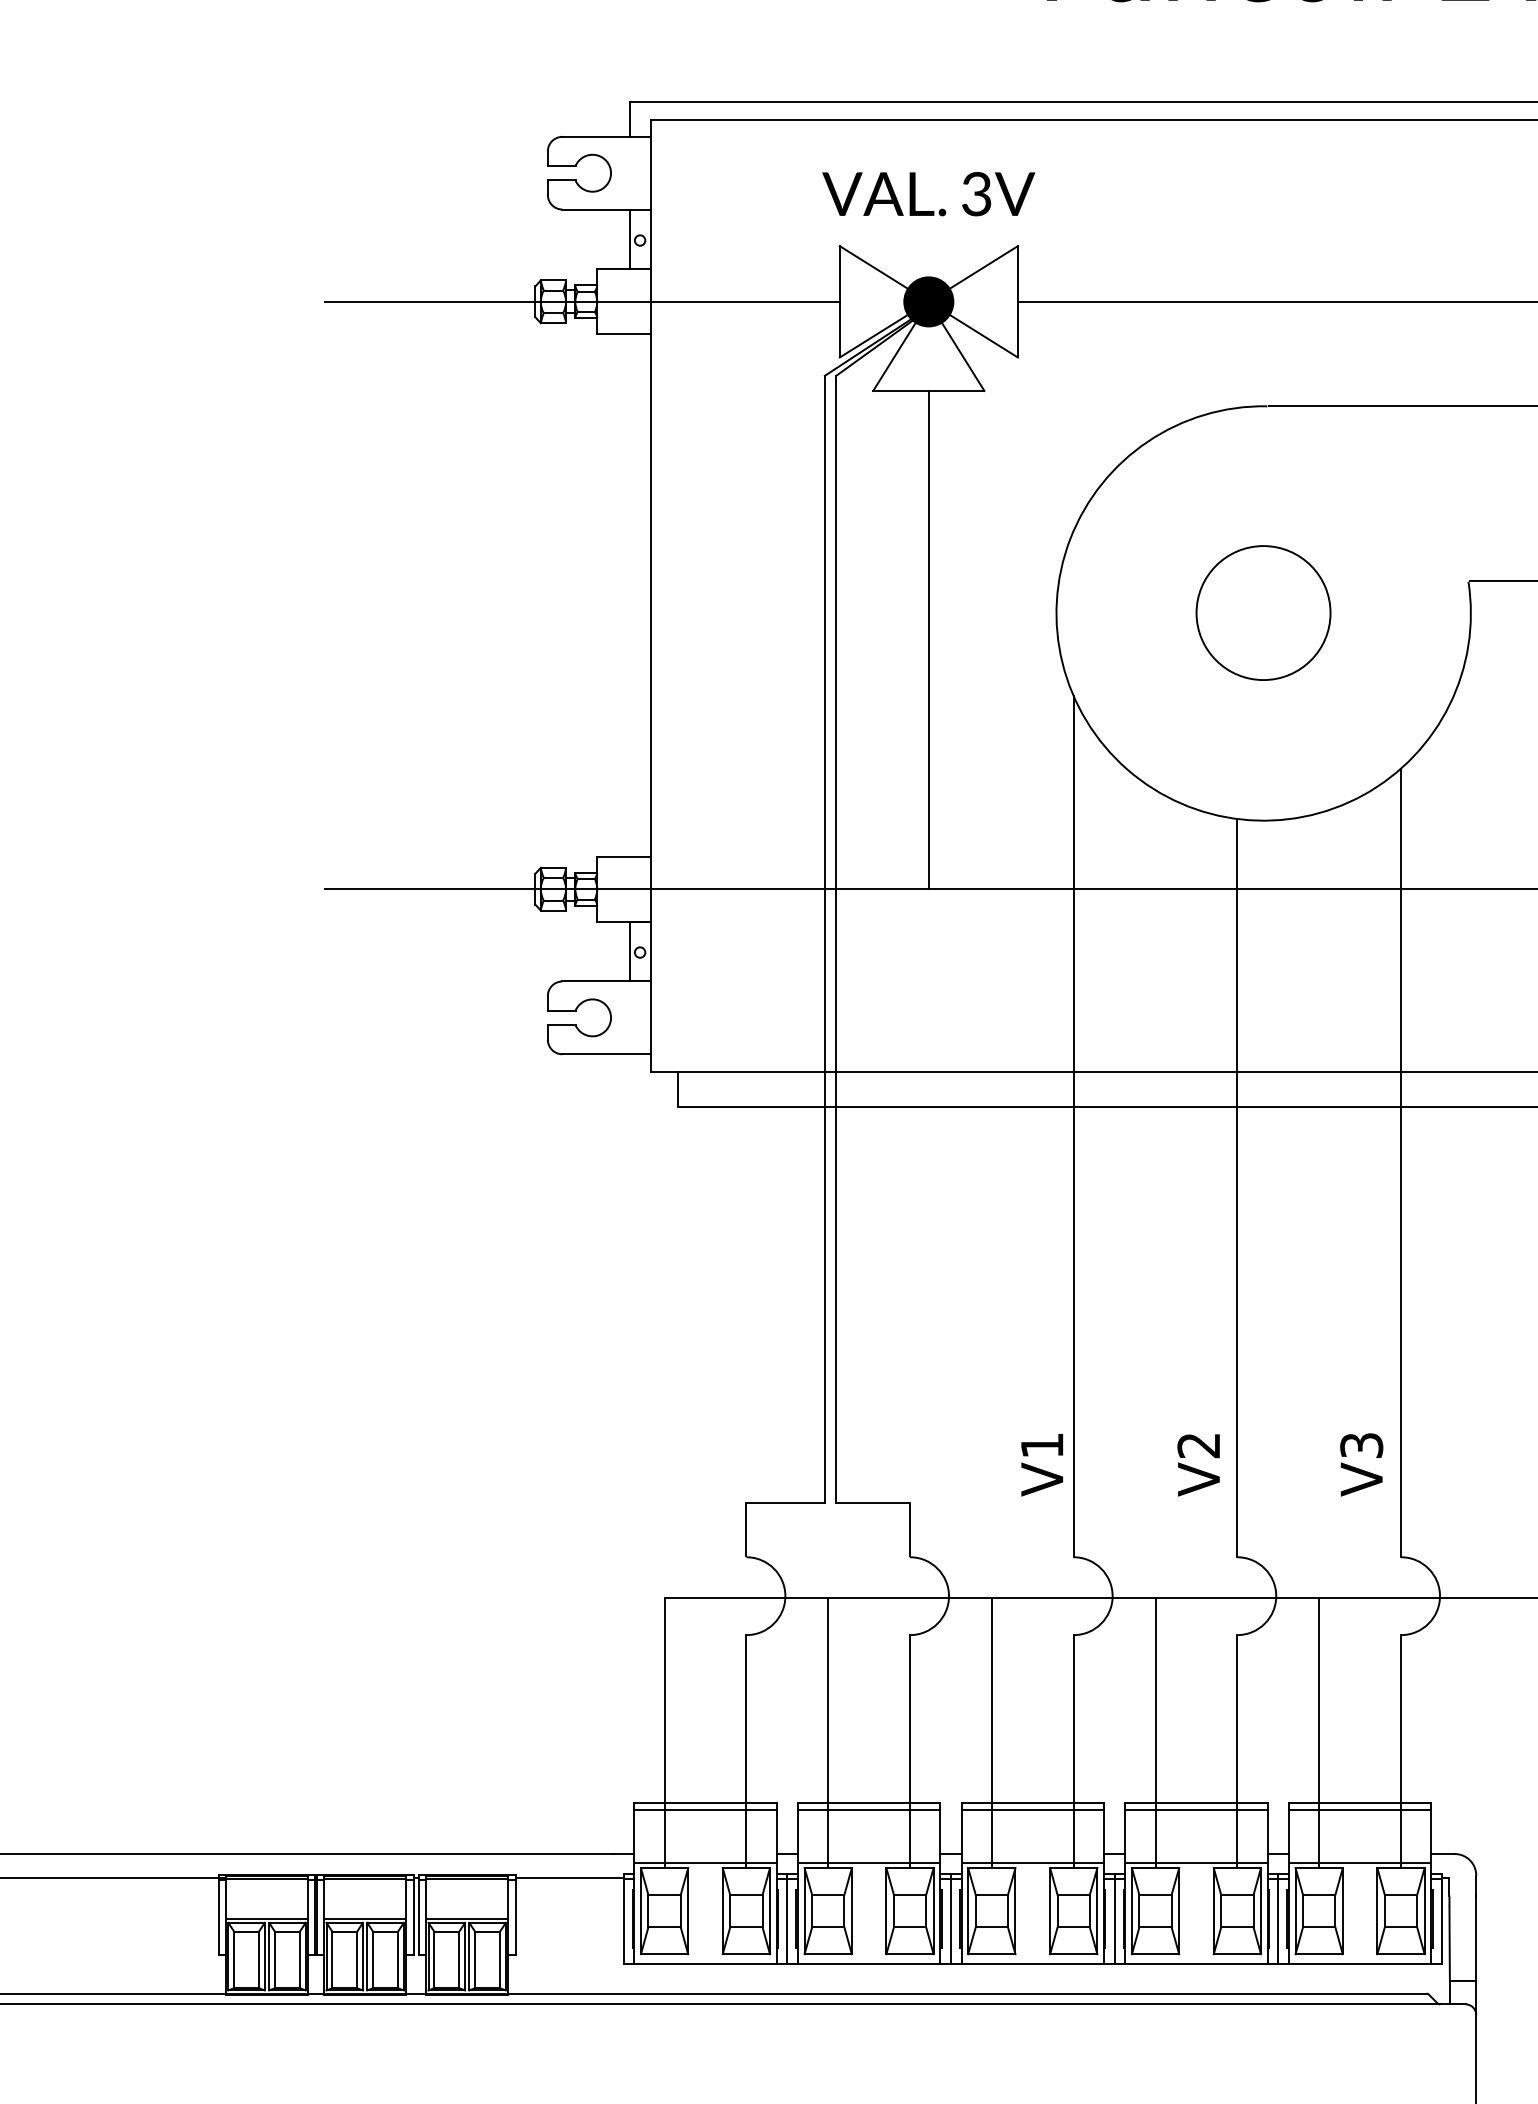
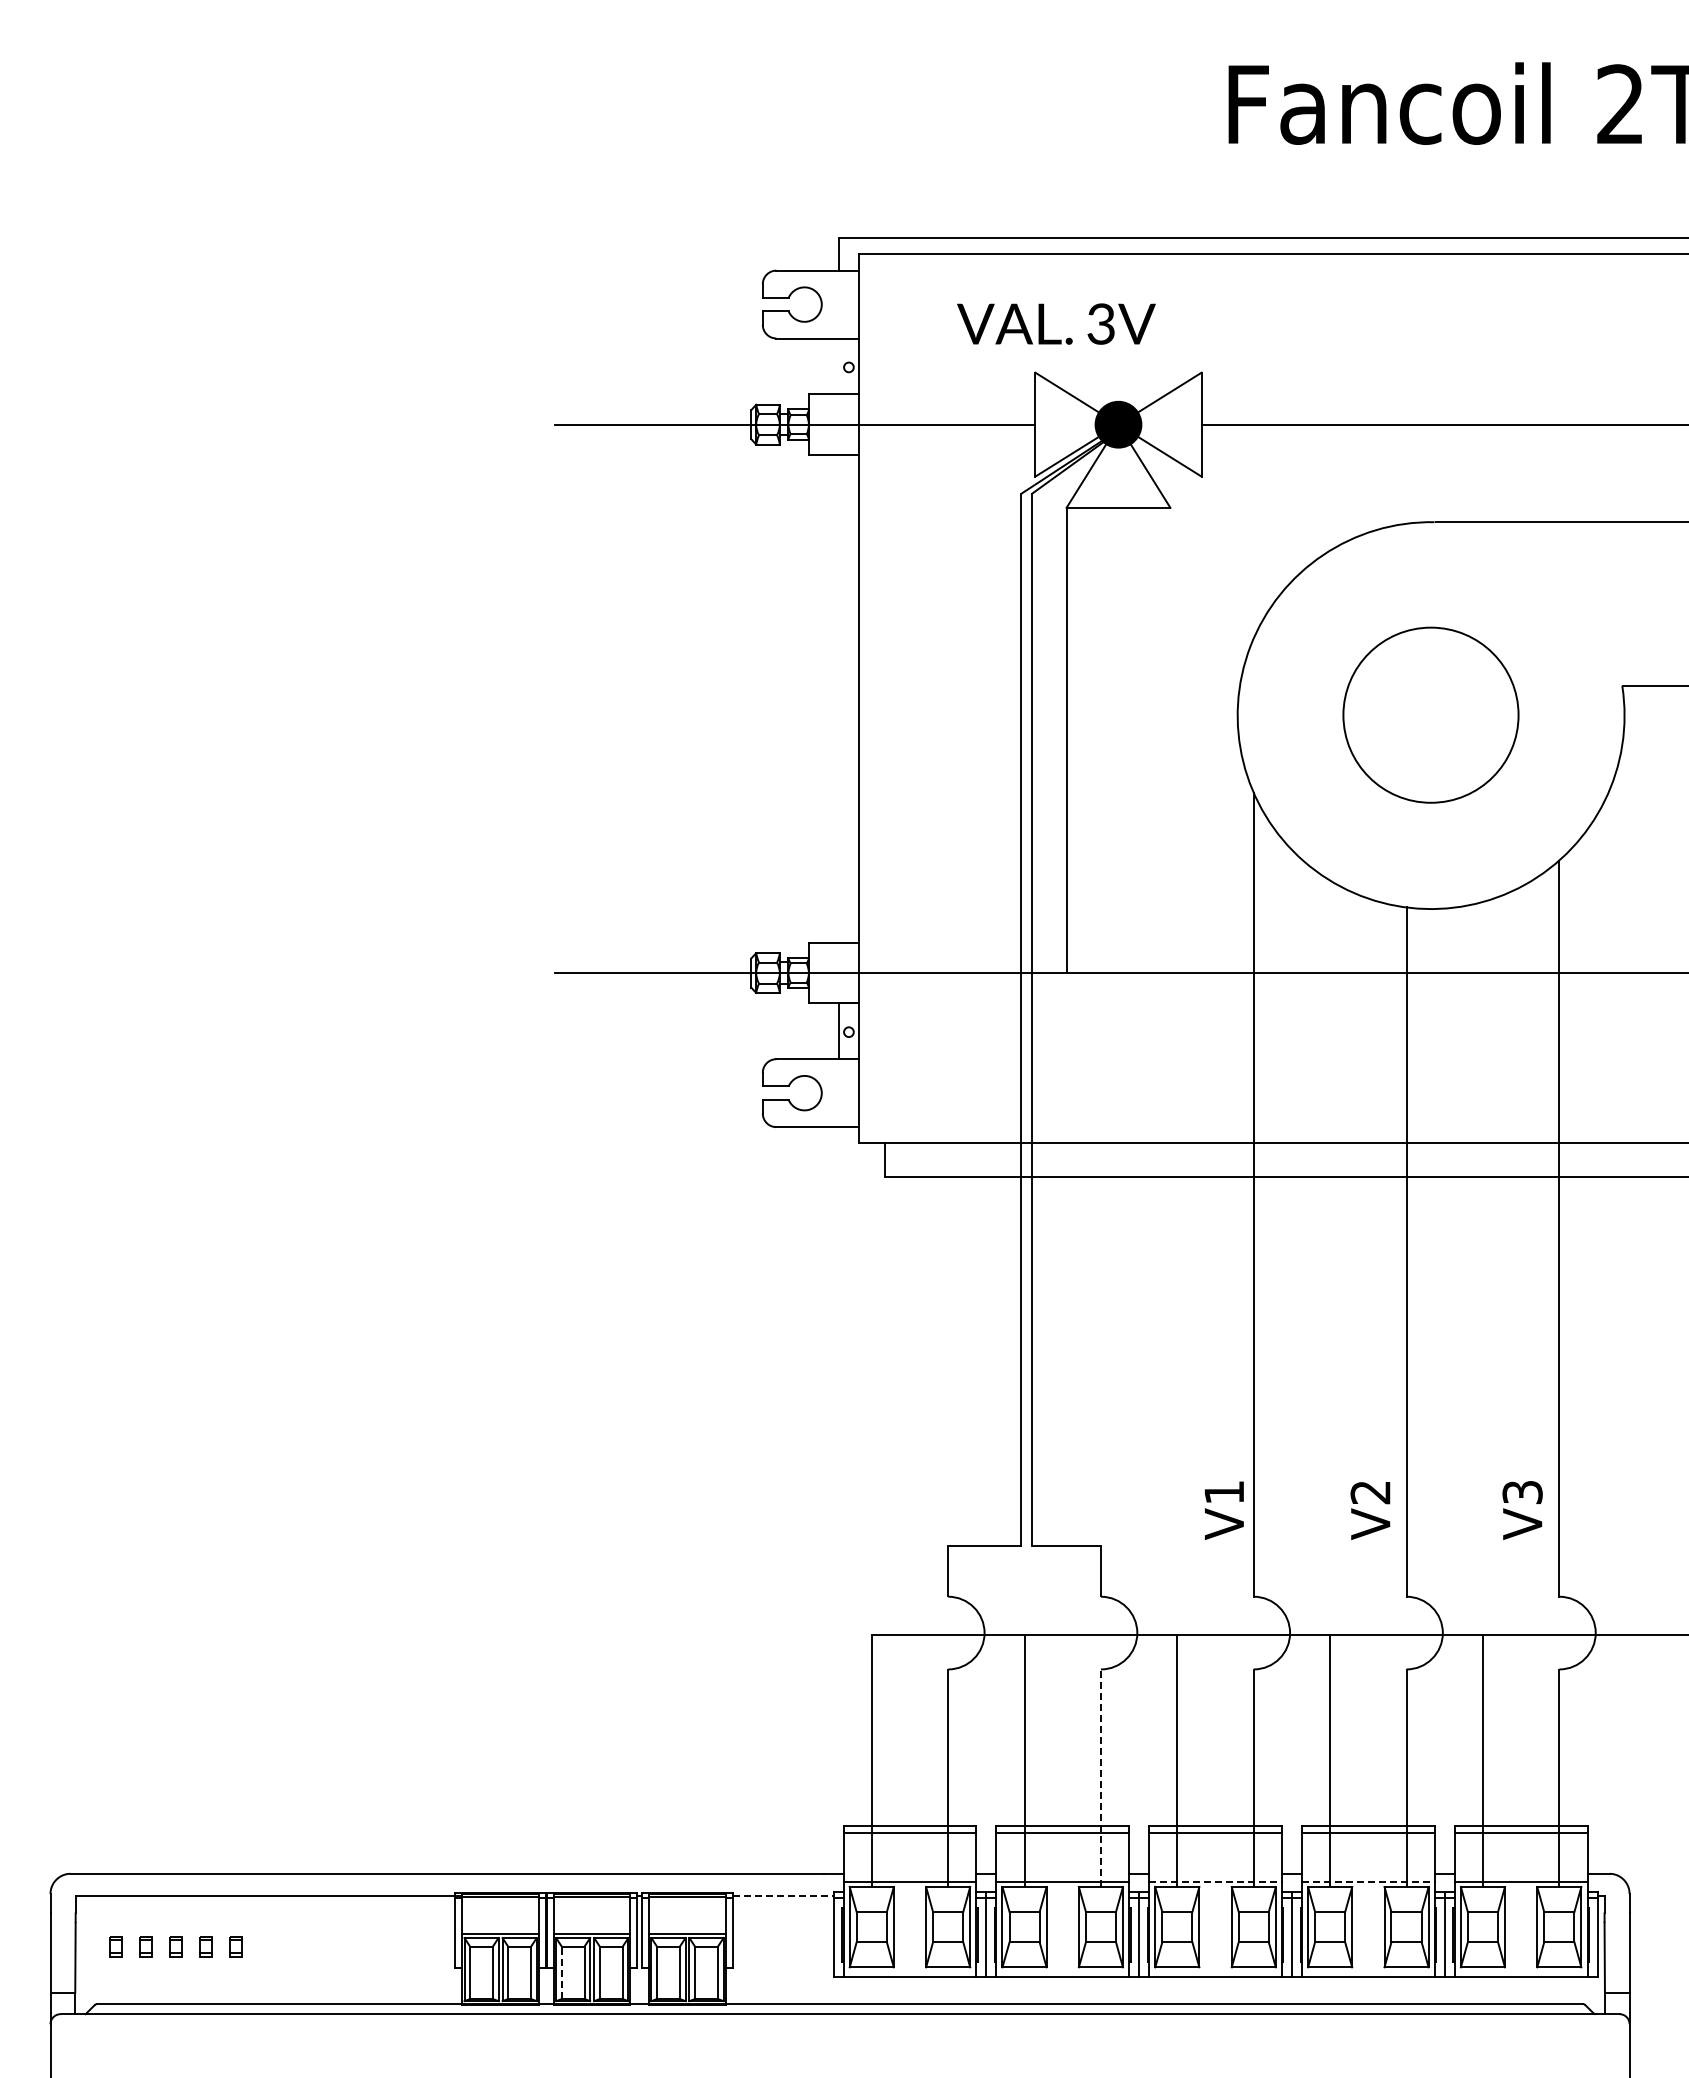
text: (928, 193) -> (1056, 323), moved
line: (630, 239) -> (839, 366), removed
circle: (1263, 612) -> (1430, 714), size x1.4
line: (928, 640) -> (1066, 740), moved
line: (909, 1751) -> (1100, 1778), solid -> dashed
line: (1033, 1862) -> (1216, 1881), solid -> dashed
line: (1196, 1862) -> (1368, 1881), solid -> dashed
line: (570, 1878) -> (783, 1896), solid -> dashed
line: (332, 1959) -> (561, 1972), solid -> dashed

